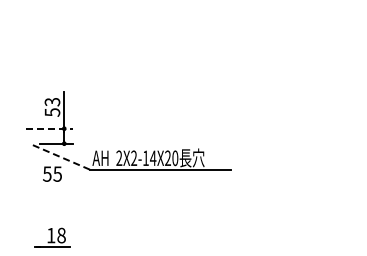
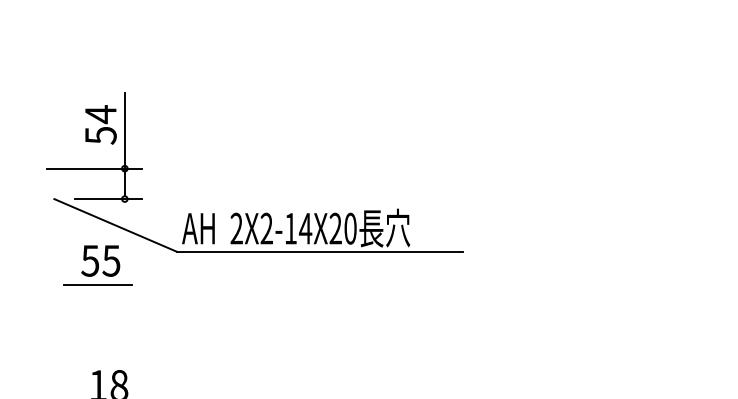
text: (52, 101) -> (100, 113), 53 -> 54
line: (49, 128) -> (94, 168), dashed -> solid
line: (59, 156) -> (115, 225), dashed -> solid
line: (50, 185) -> (96, 283), added

